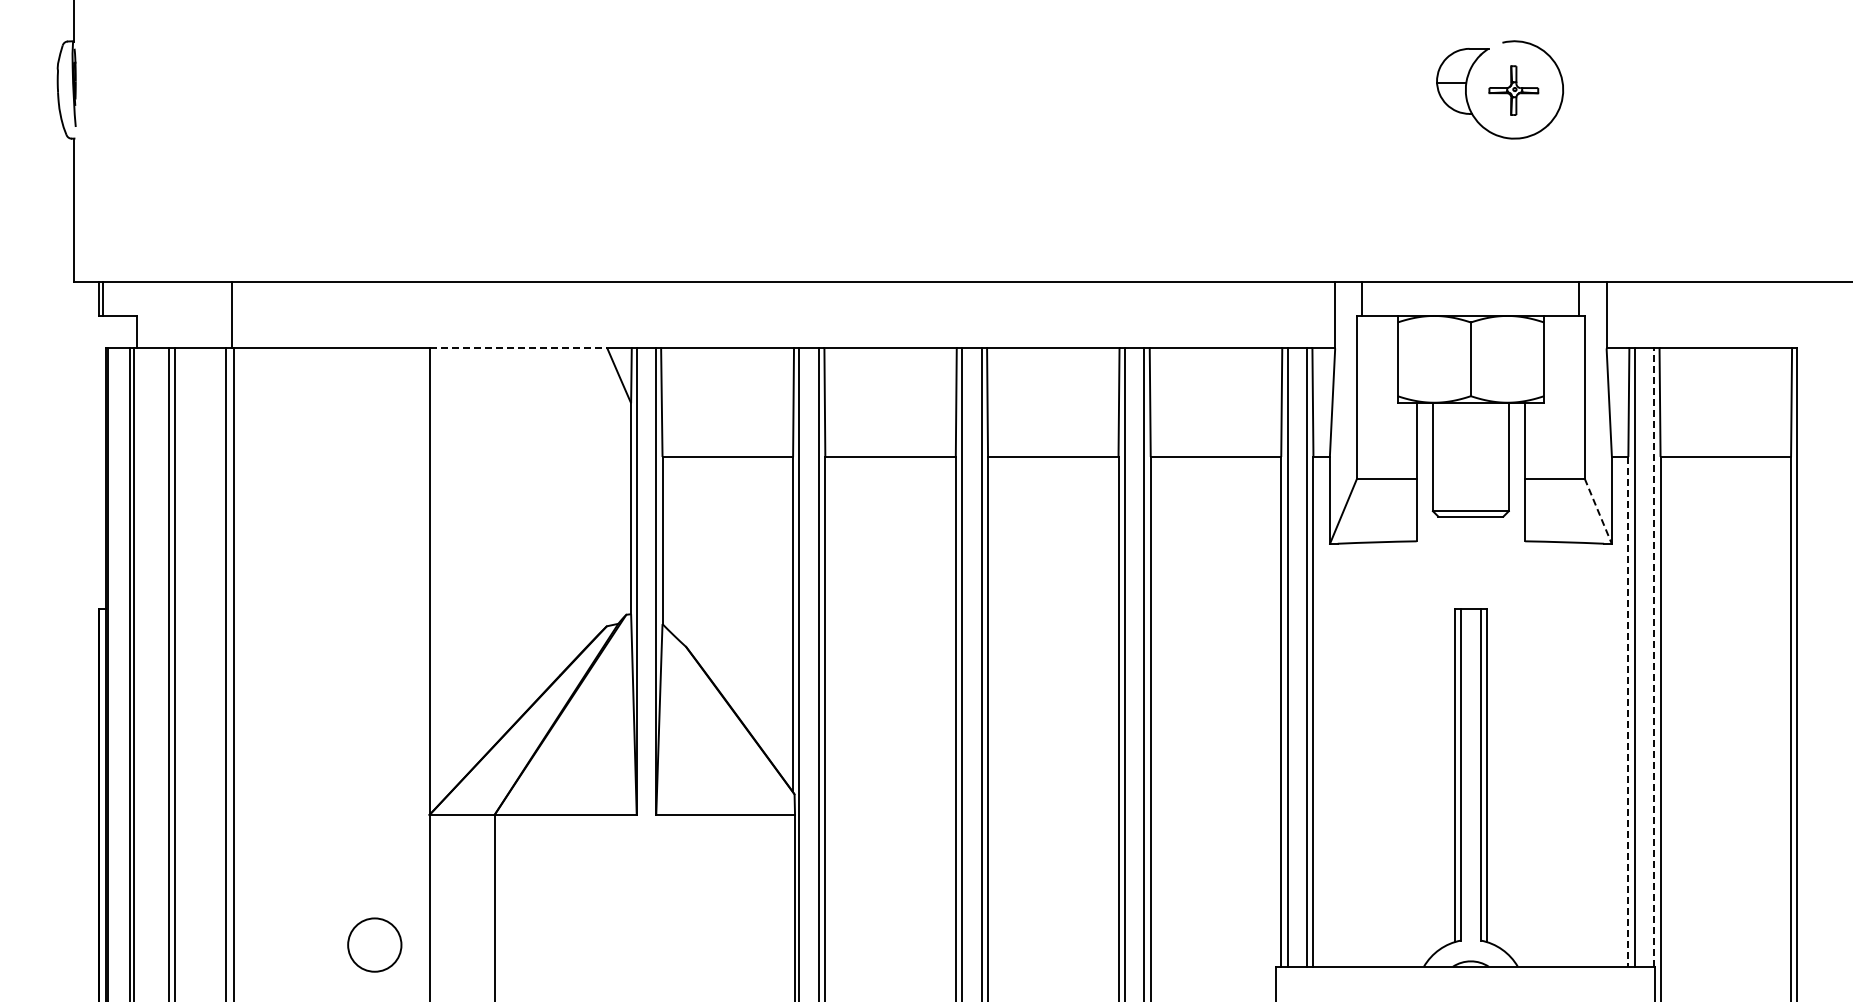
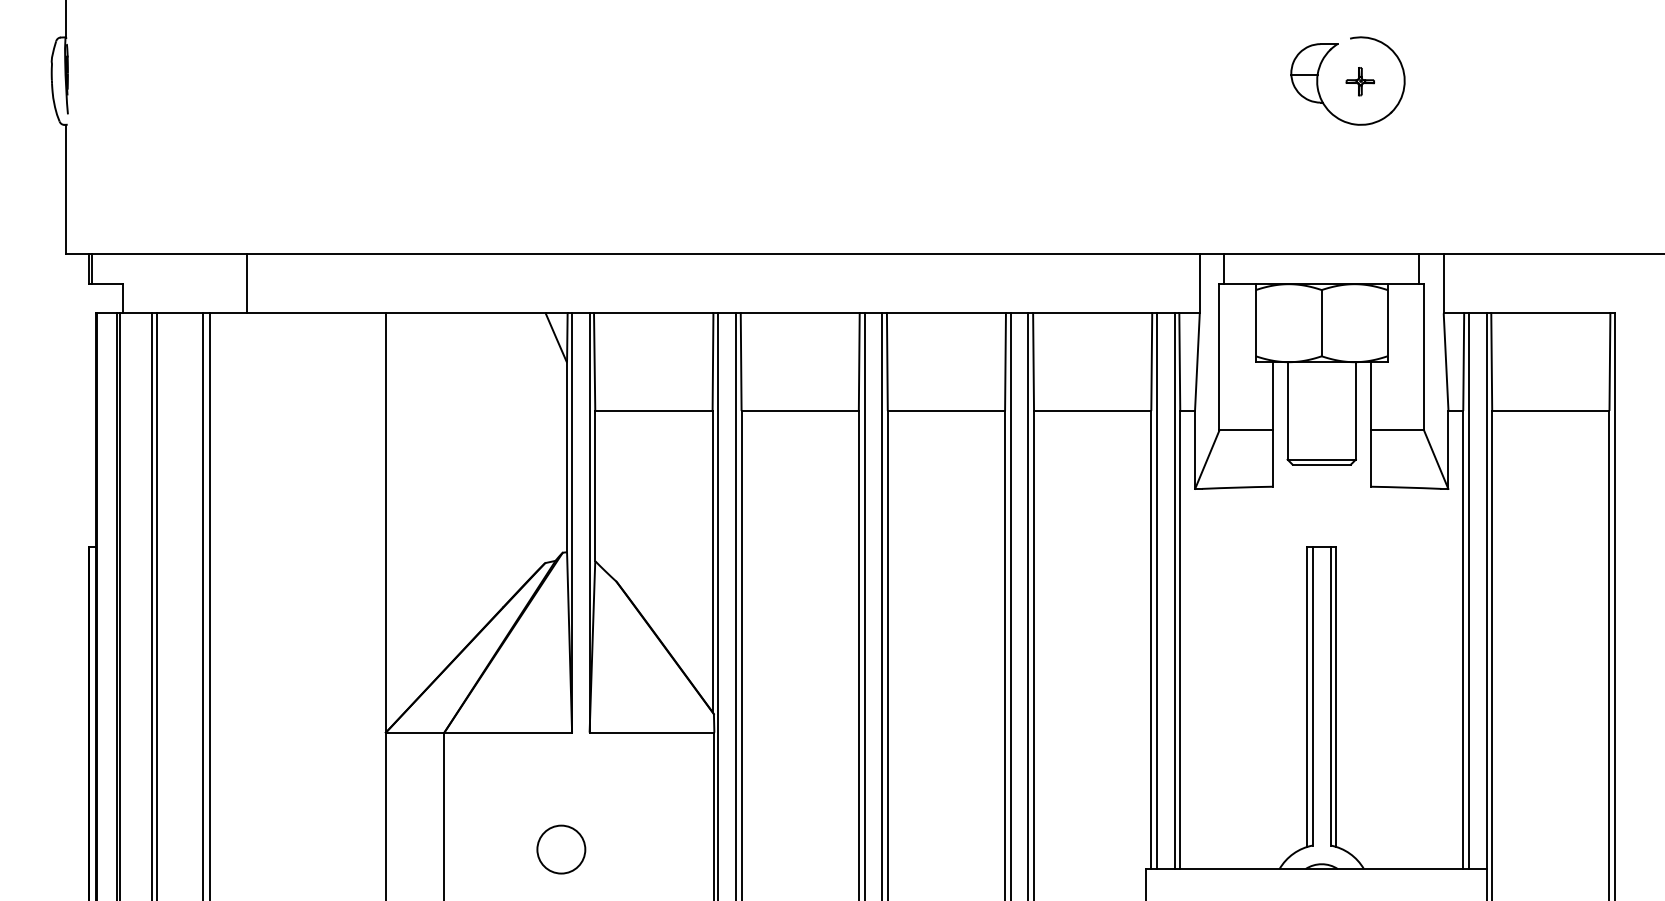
part: (1513, 90) -> (1360, 81), size x0.62
line: (231, 315) -> (246, 283), moved
line: (518, 348) -> (465, 313), dashed -> solid
line: (1598, 511) -> (1436, 459), dashed -> solid
line: (1654, 657) -> (1486, 591), dashed -> solid
line: (1628, 711) -> (1463, 639), dashed -> solid
circle: (374, 944) -> (561, 849), moved

